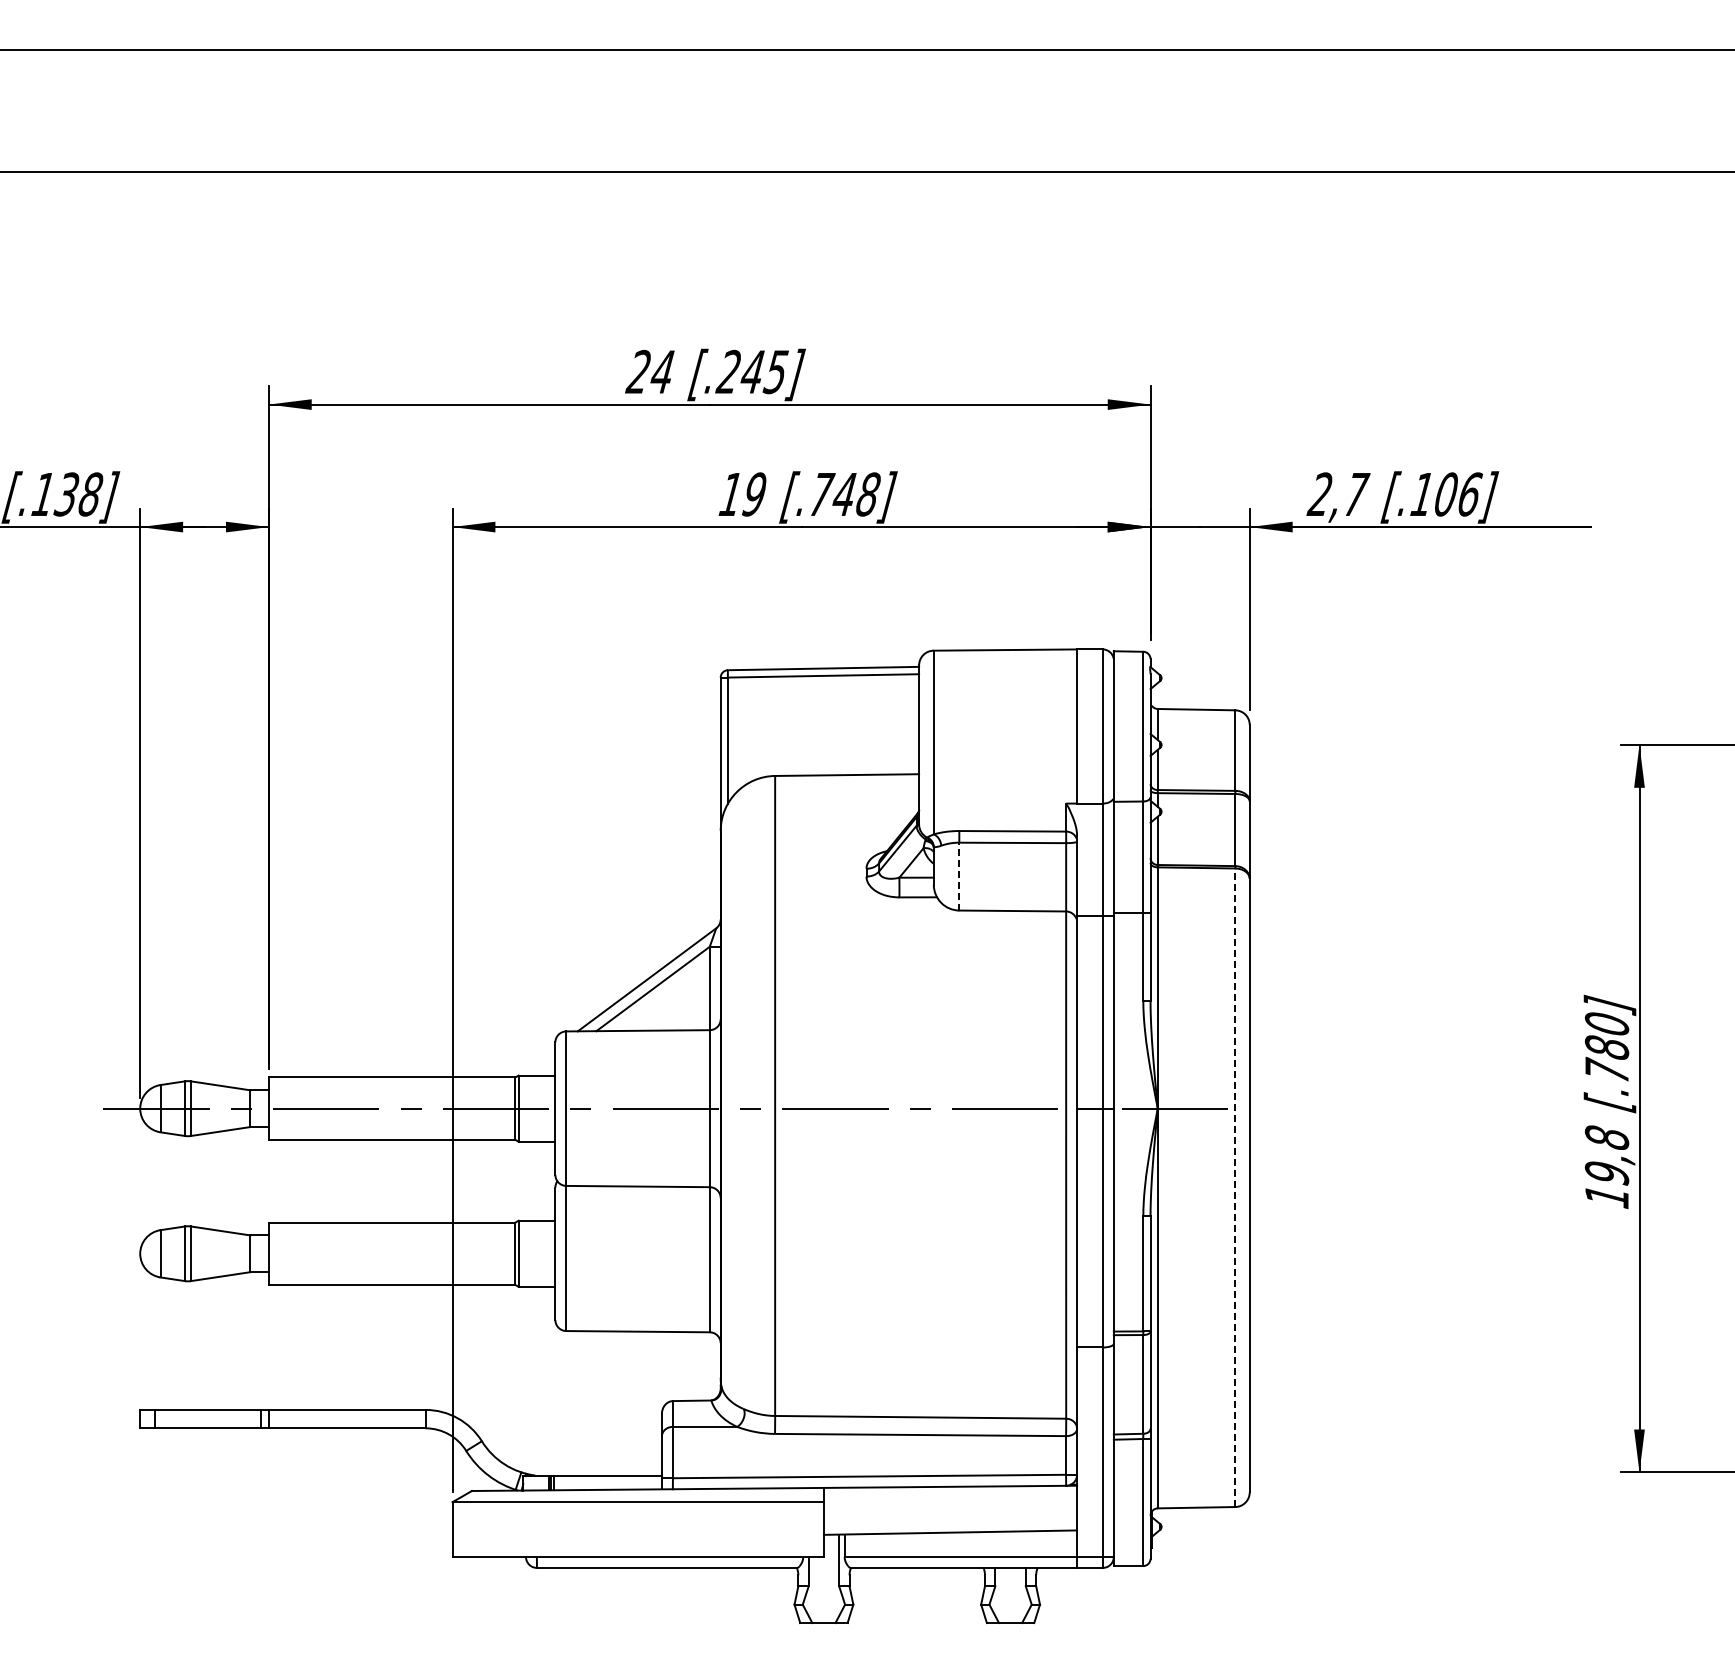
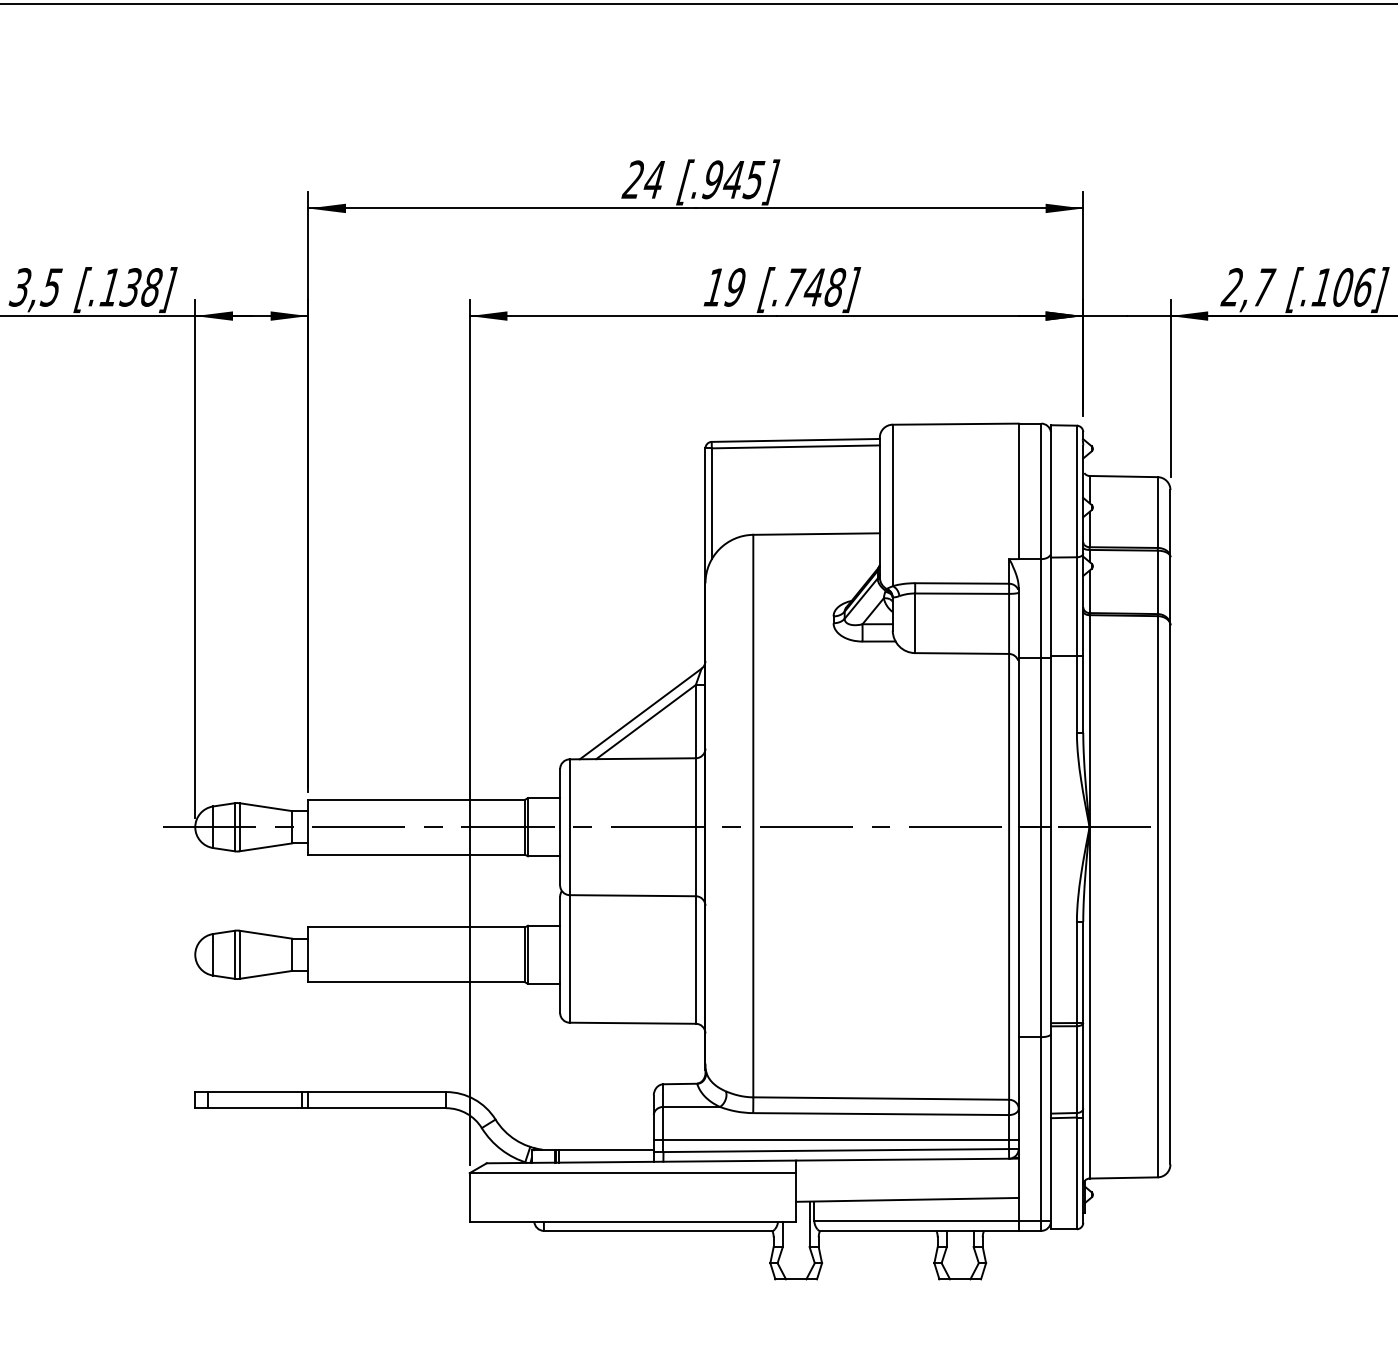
text: (727, 372) -> (711, 180), [.245] -> [.945]
line: (959, 876) -> (915, 623), dashed -> solid
line: (1235, 1187) -> (1157, 896), dashed -> solid
line: (869, 1465) -> (836, 1140), added

